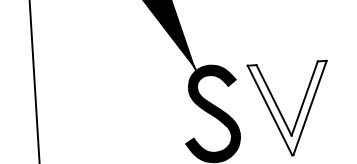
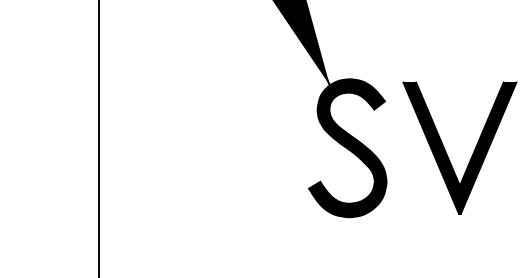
fill: (289, 108) -> (459, 147), added

